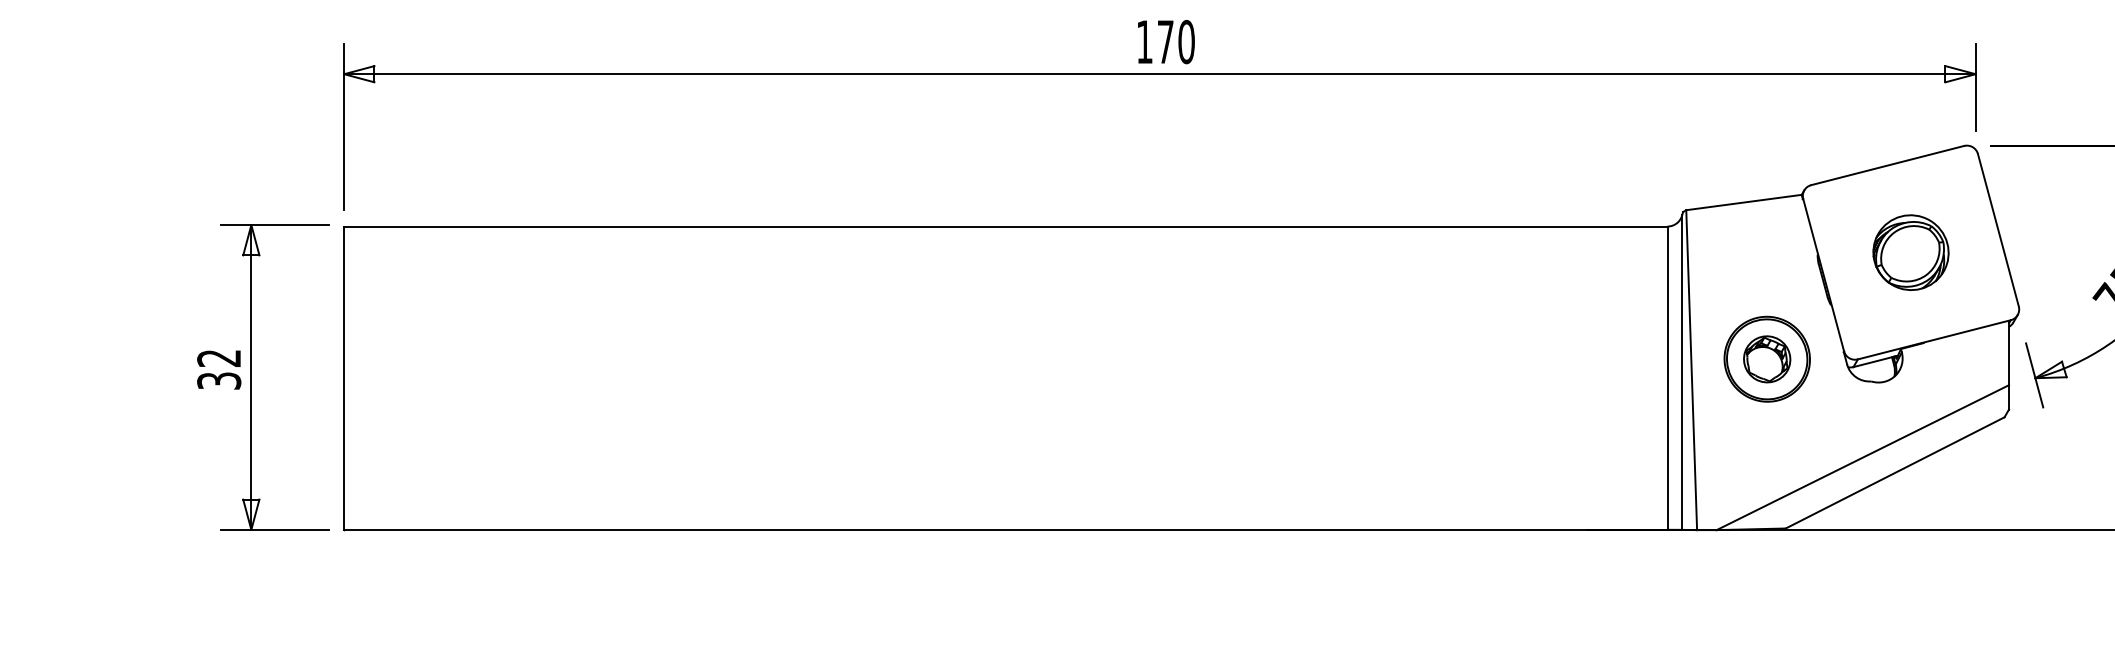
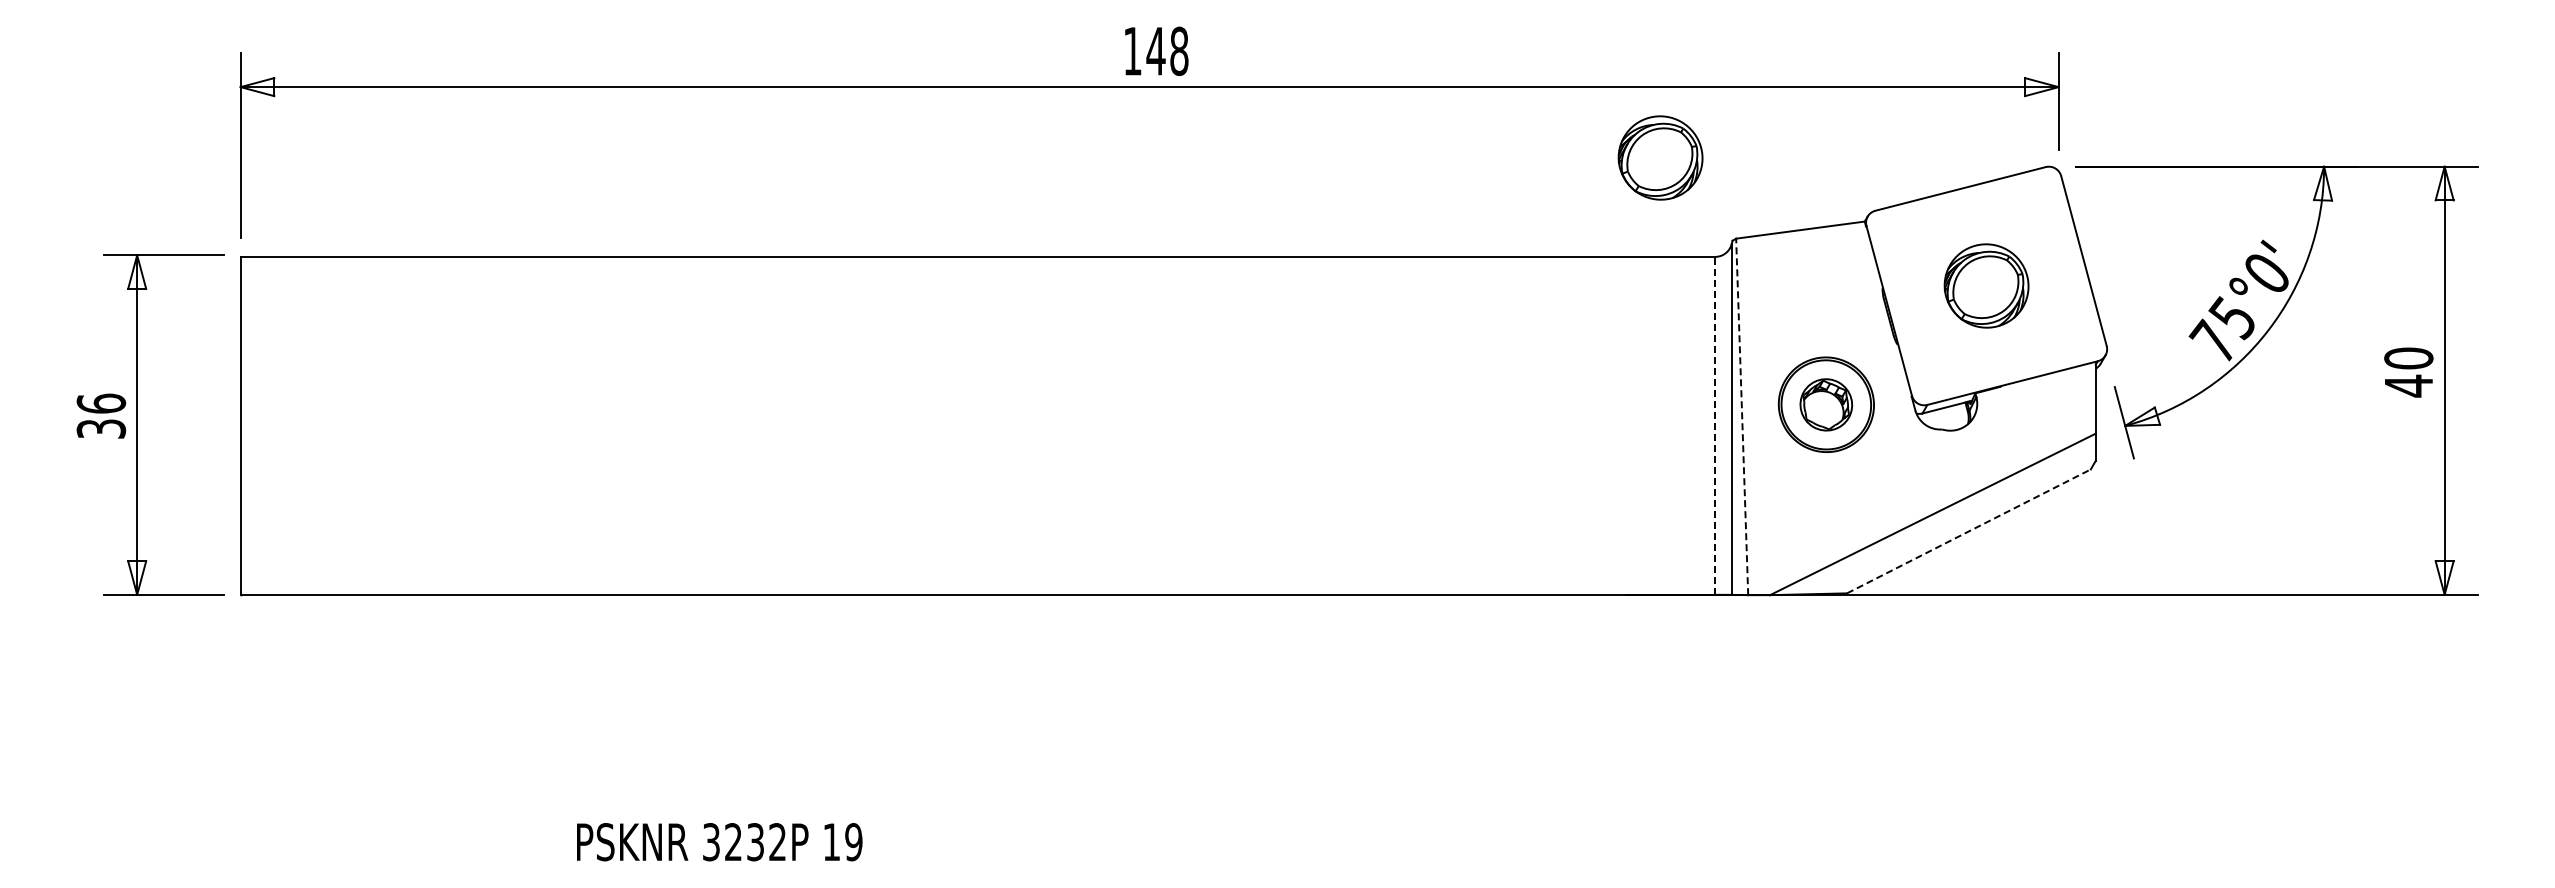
text: (1175, 41) -> (1167, 50), 170 -> 148
part: (1618, 137) -> (1660, 157), added
text: (219, 358) -> (101, 403), 32 -> 36
line: (1691, 369) -> (1742, 416), solid -> dashed
line: (1667, 377) -> (1715, 425), solid -> dashed
line: (1894, 472) -> (1968, 531), solid -> dashed

